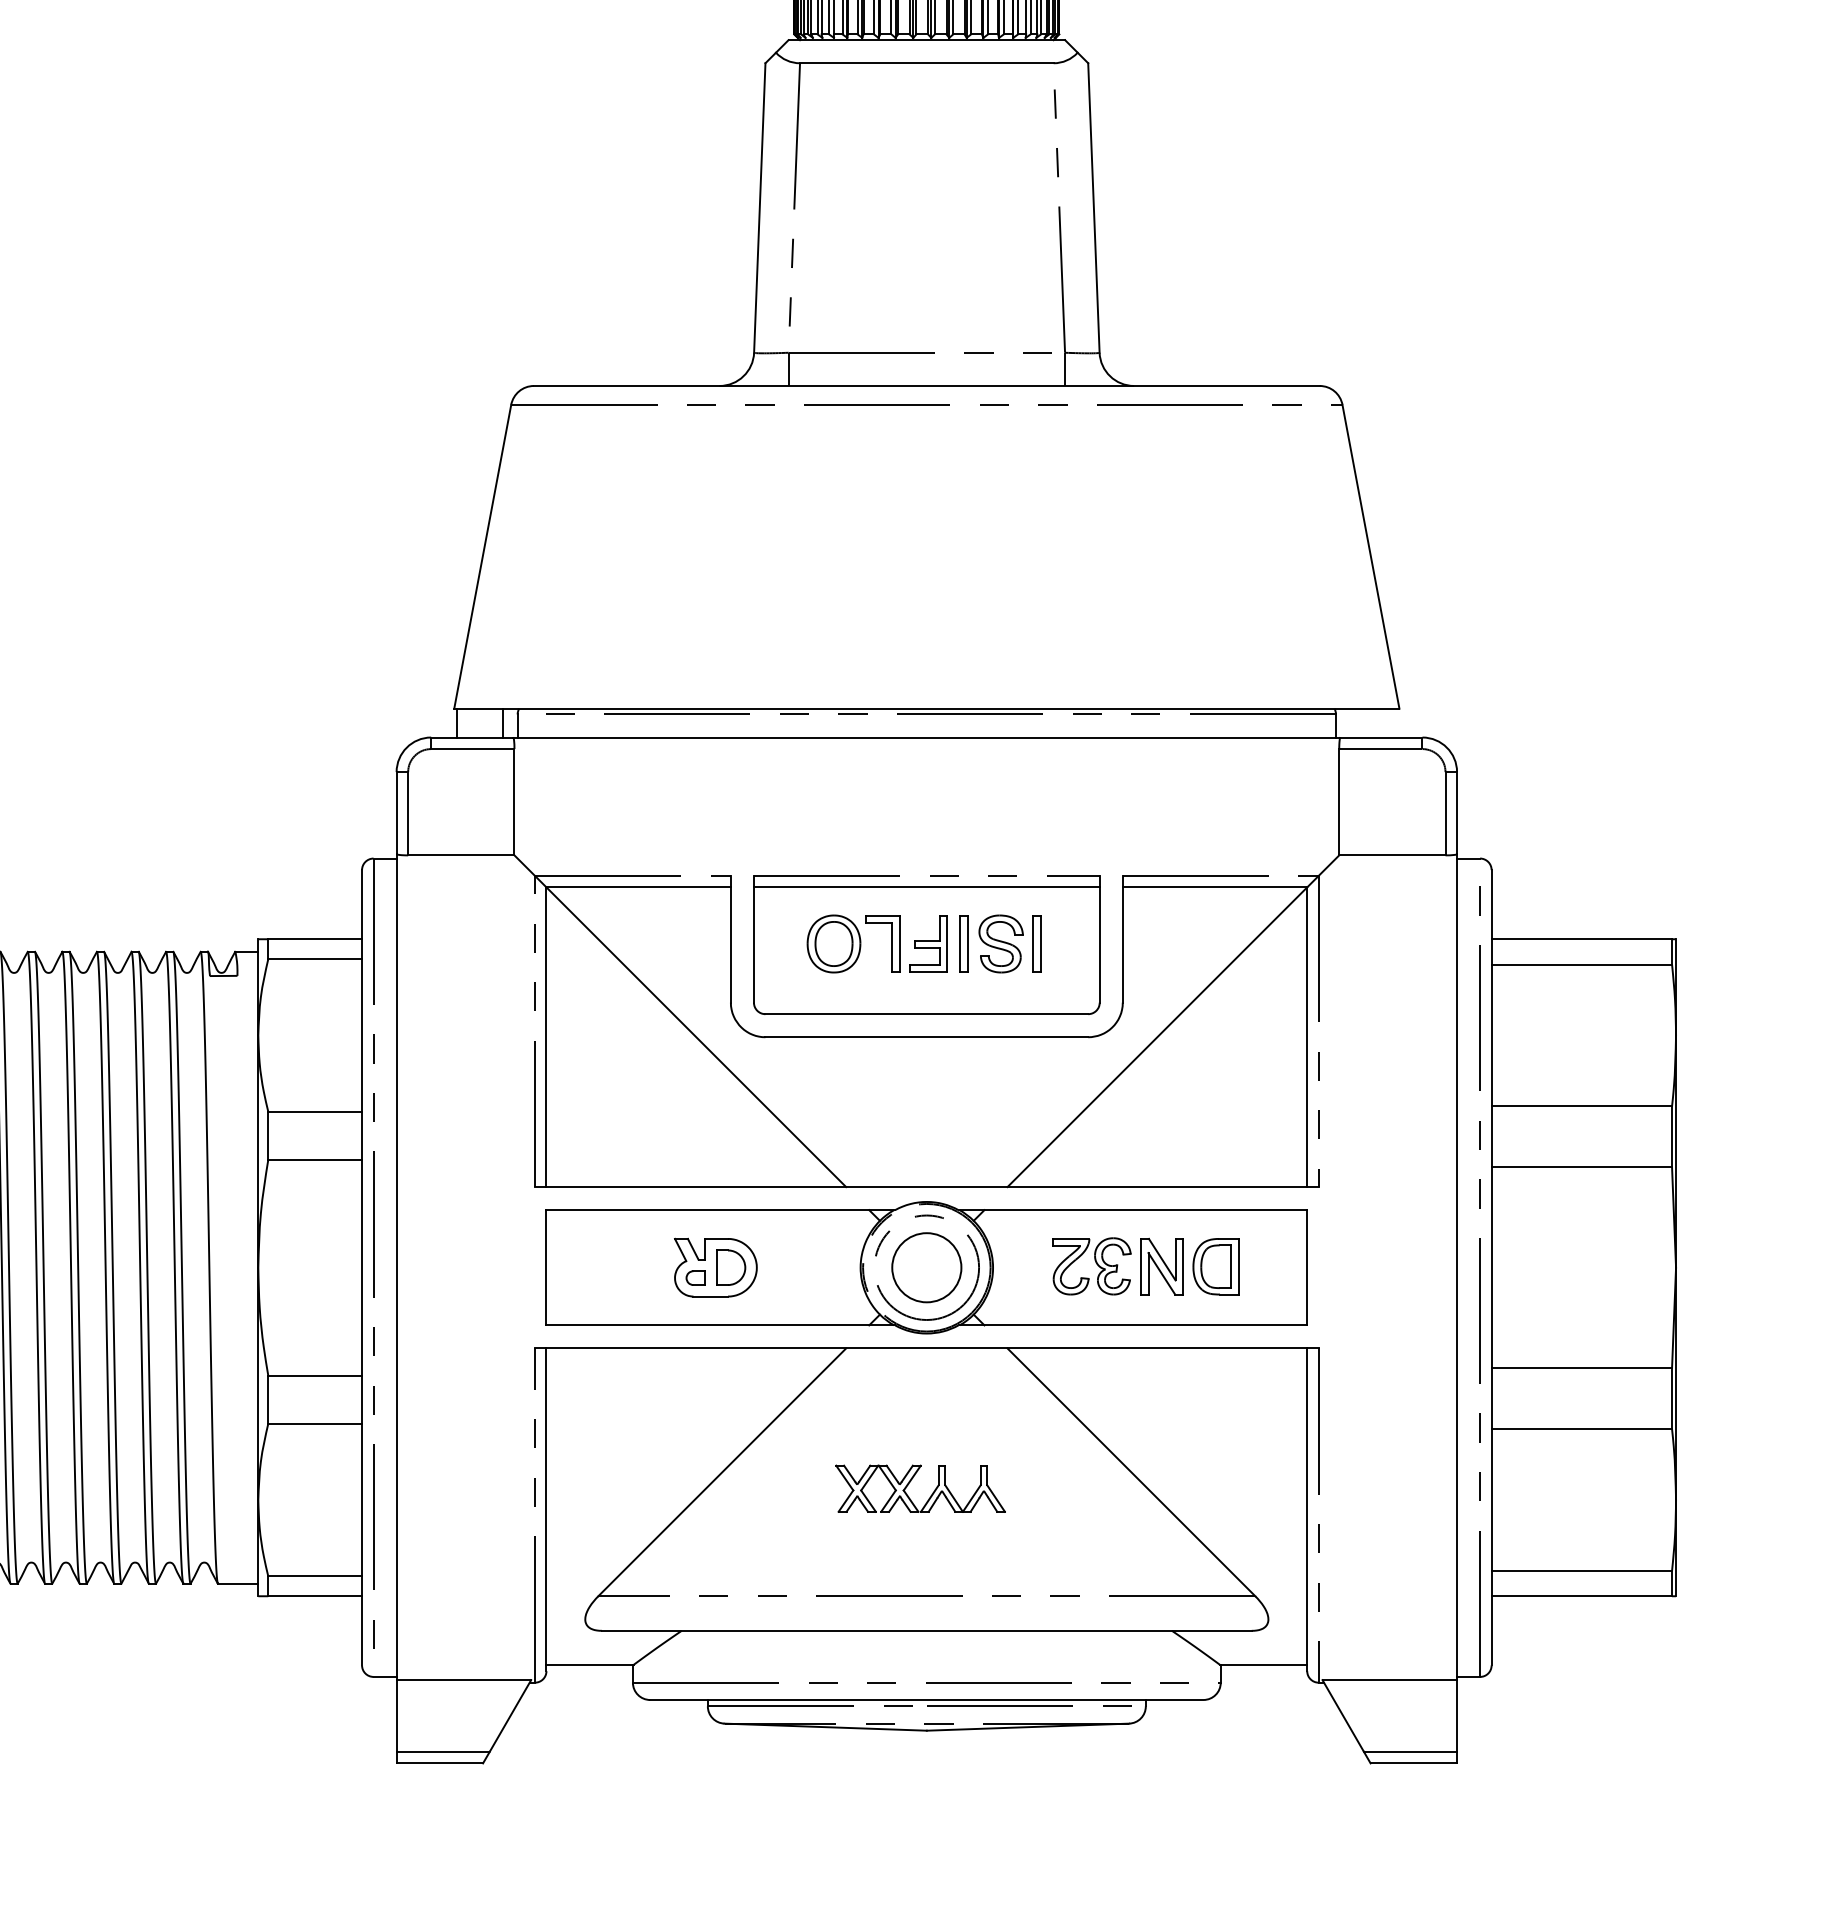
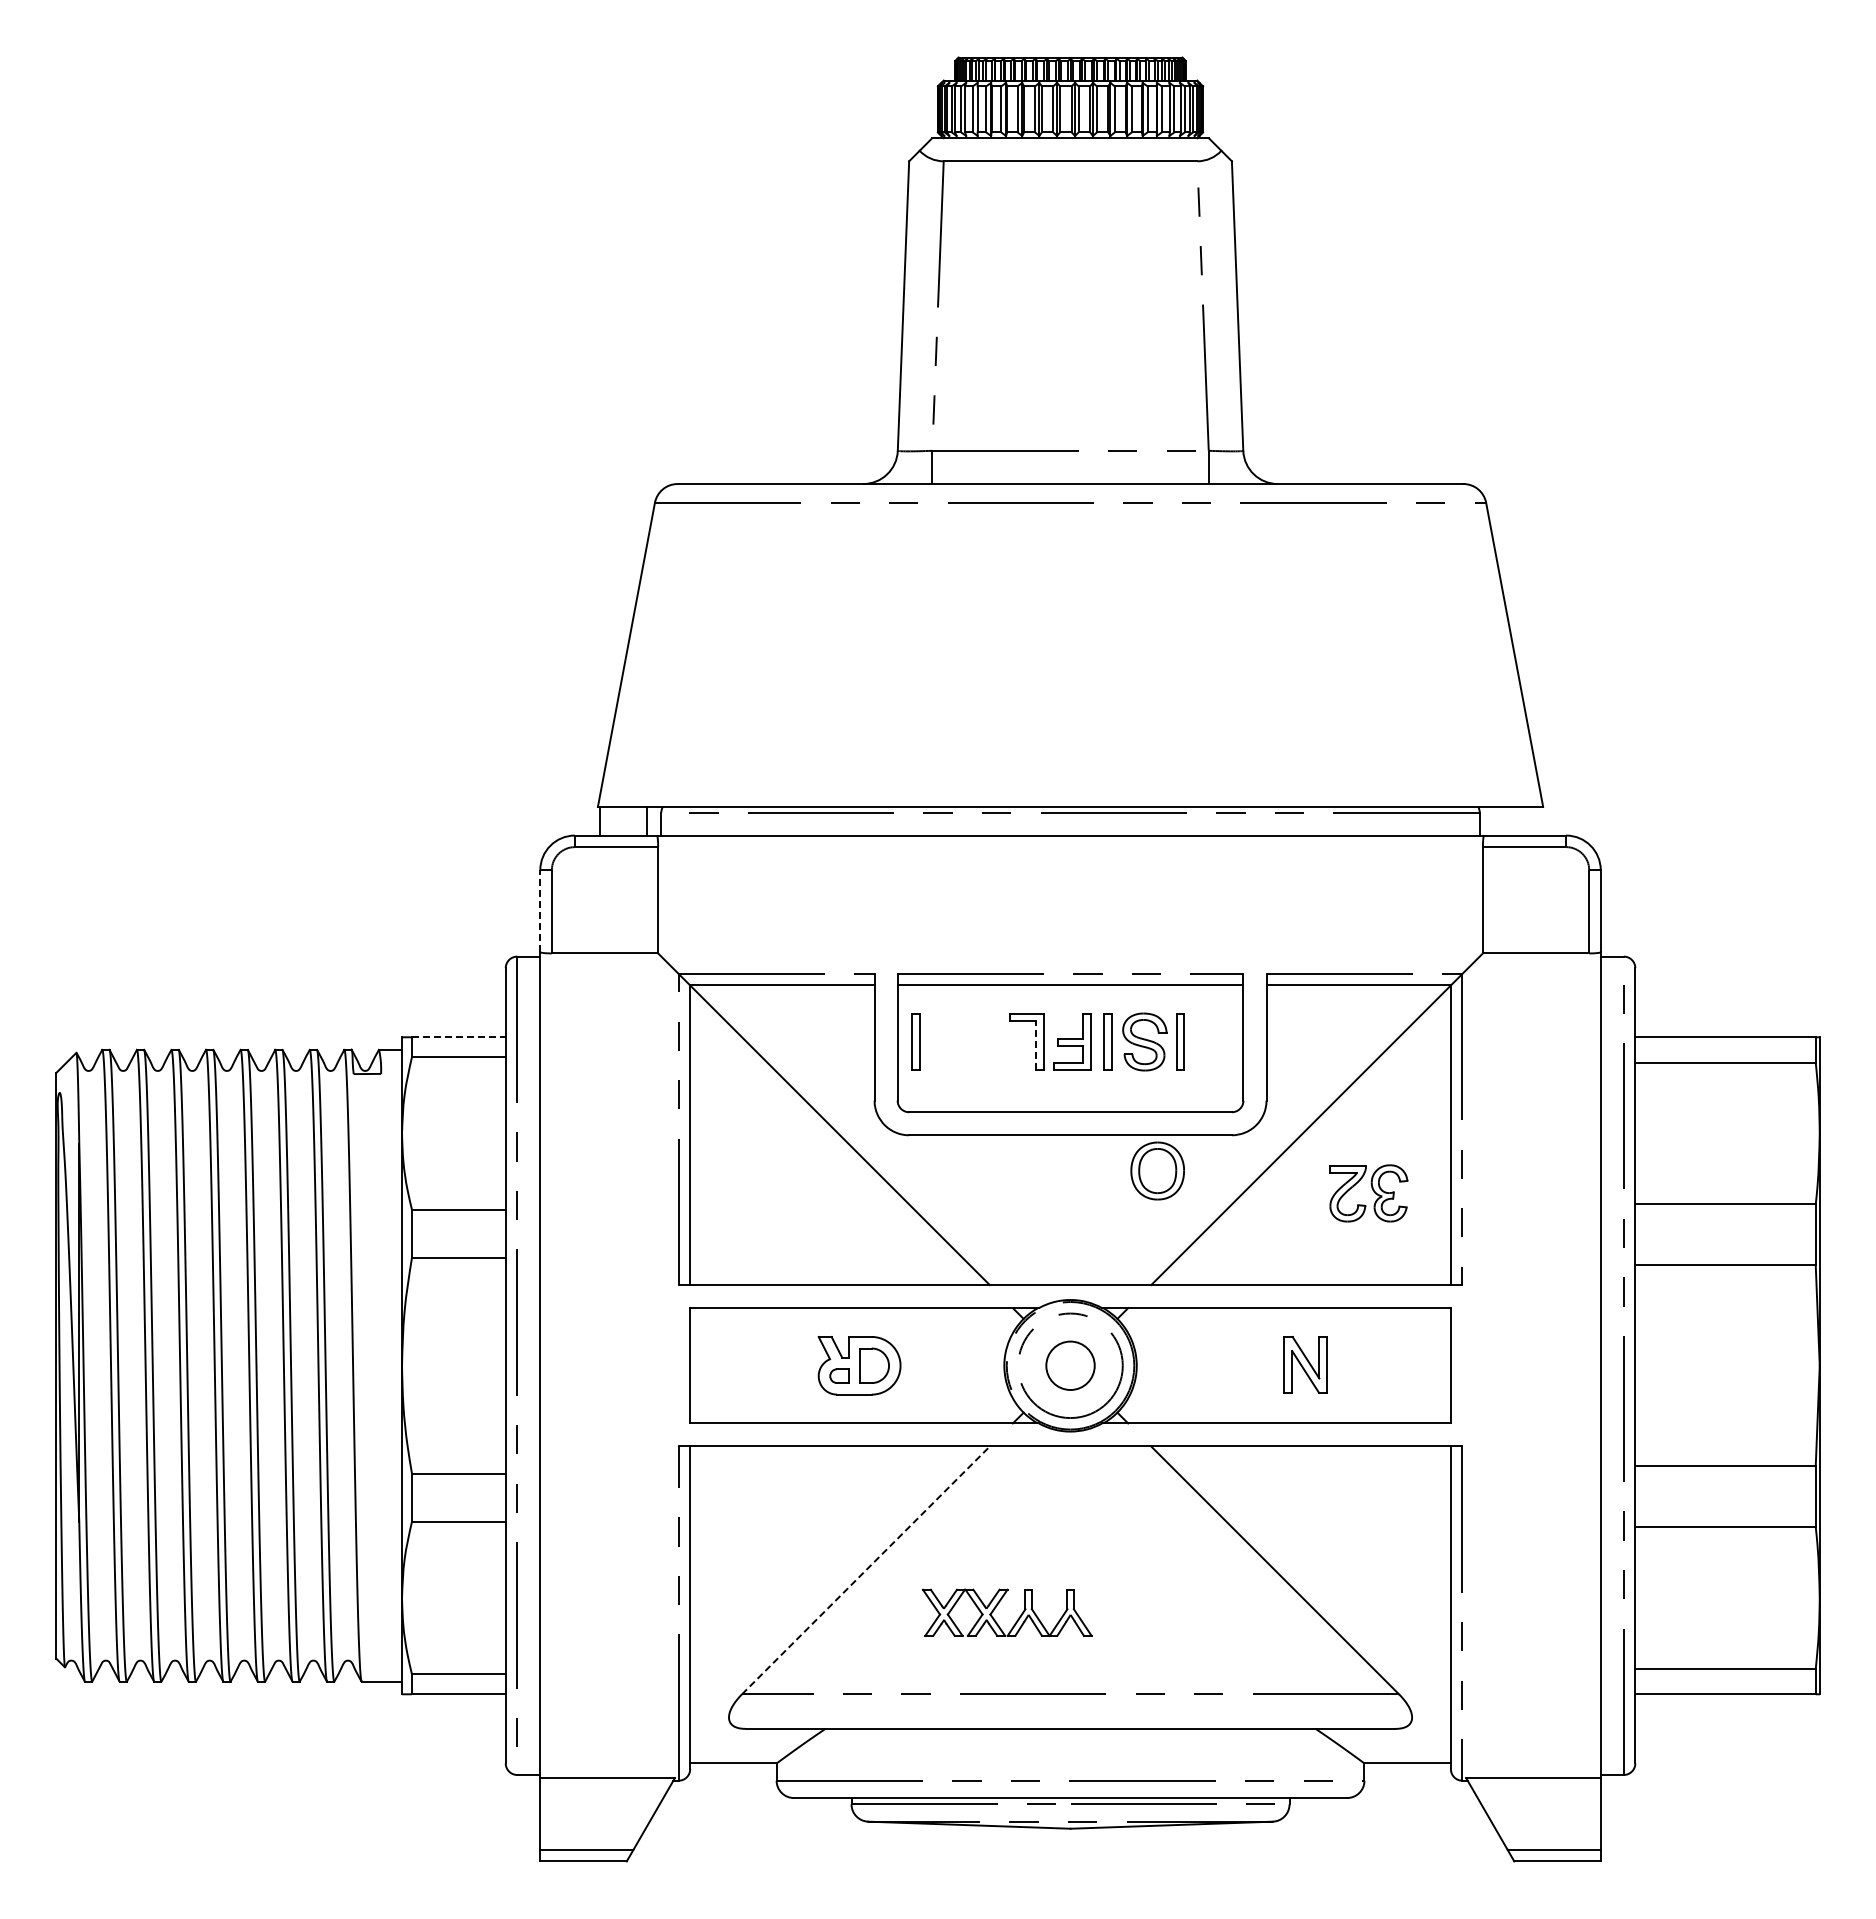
line: (396, 812) -> (540, 910), solid -> dashed
line: (314, 939) -> (458, 1037), solid -> dashed
part: (771, 943) -> (915, 1041), added
part: (833, 943) -> (1157, 1170), moved
line: (892, 947) -> (1036, 1045), solid -> dashed
part: (1091, 1266) -> (1368, 1193), moved
part: (1215, 1266) -> (1359, 1364), removed
circle: (926, 1267) -> (1070, 1365), size x0.7
line: (722, 1472) -> (866, 1570), solid -> dashed
part: (910, 1482) -> (997, 1606), moved

